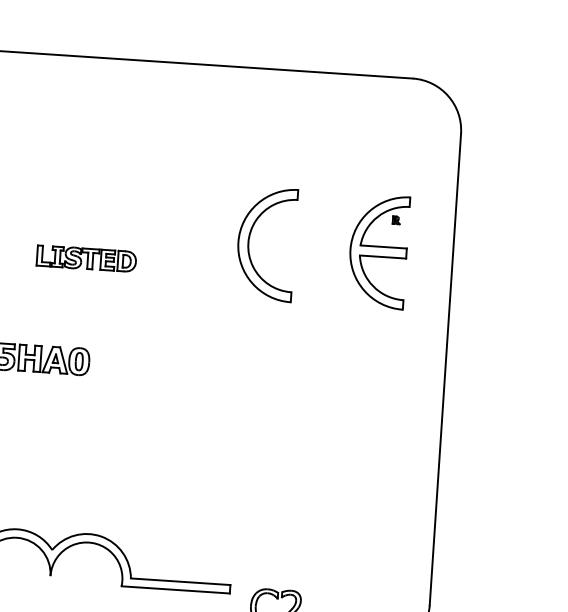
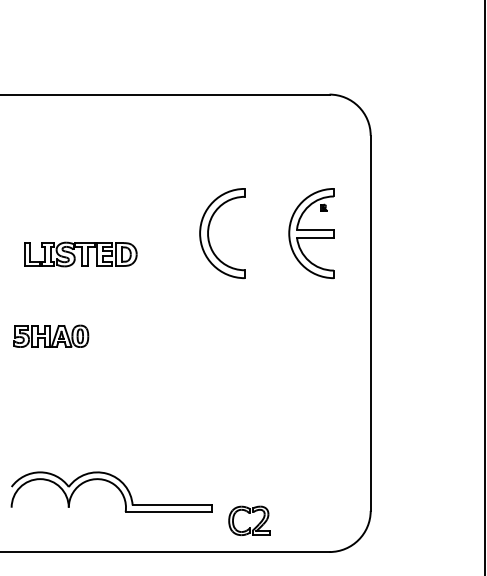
part: (86, 258) -> (80, 254), size x1.43

